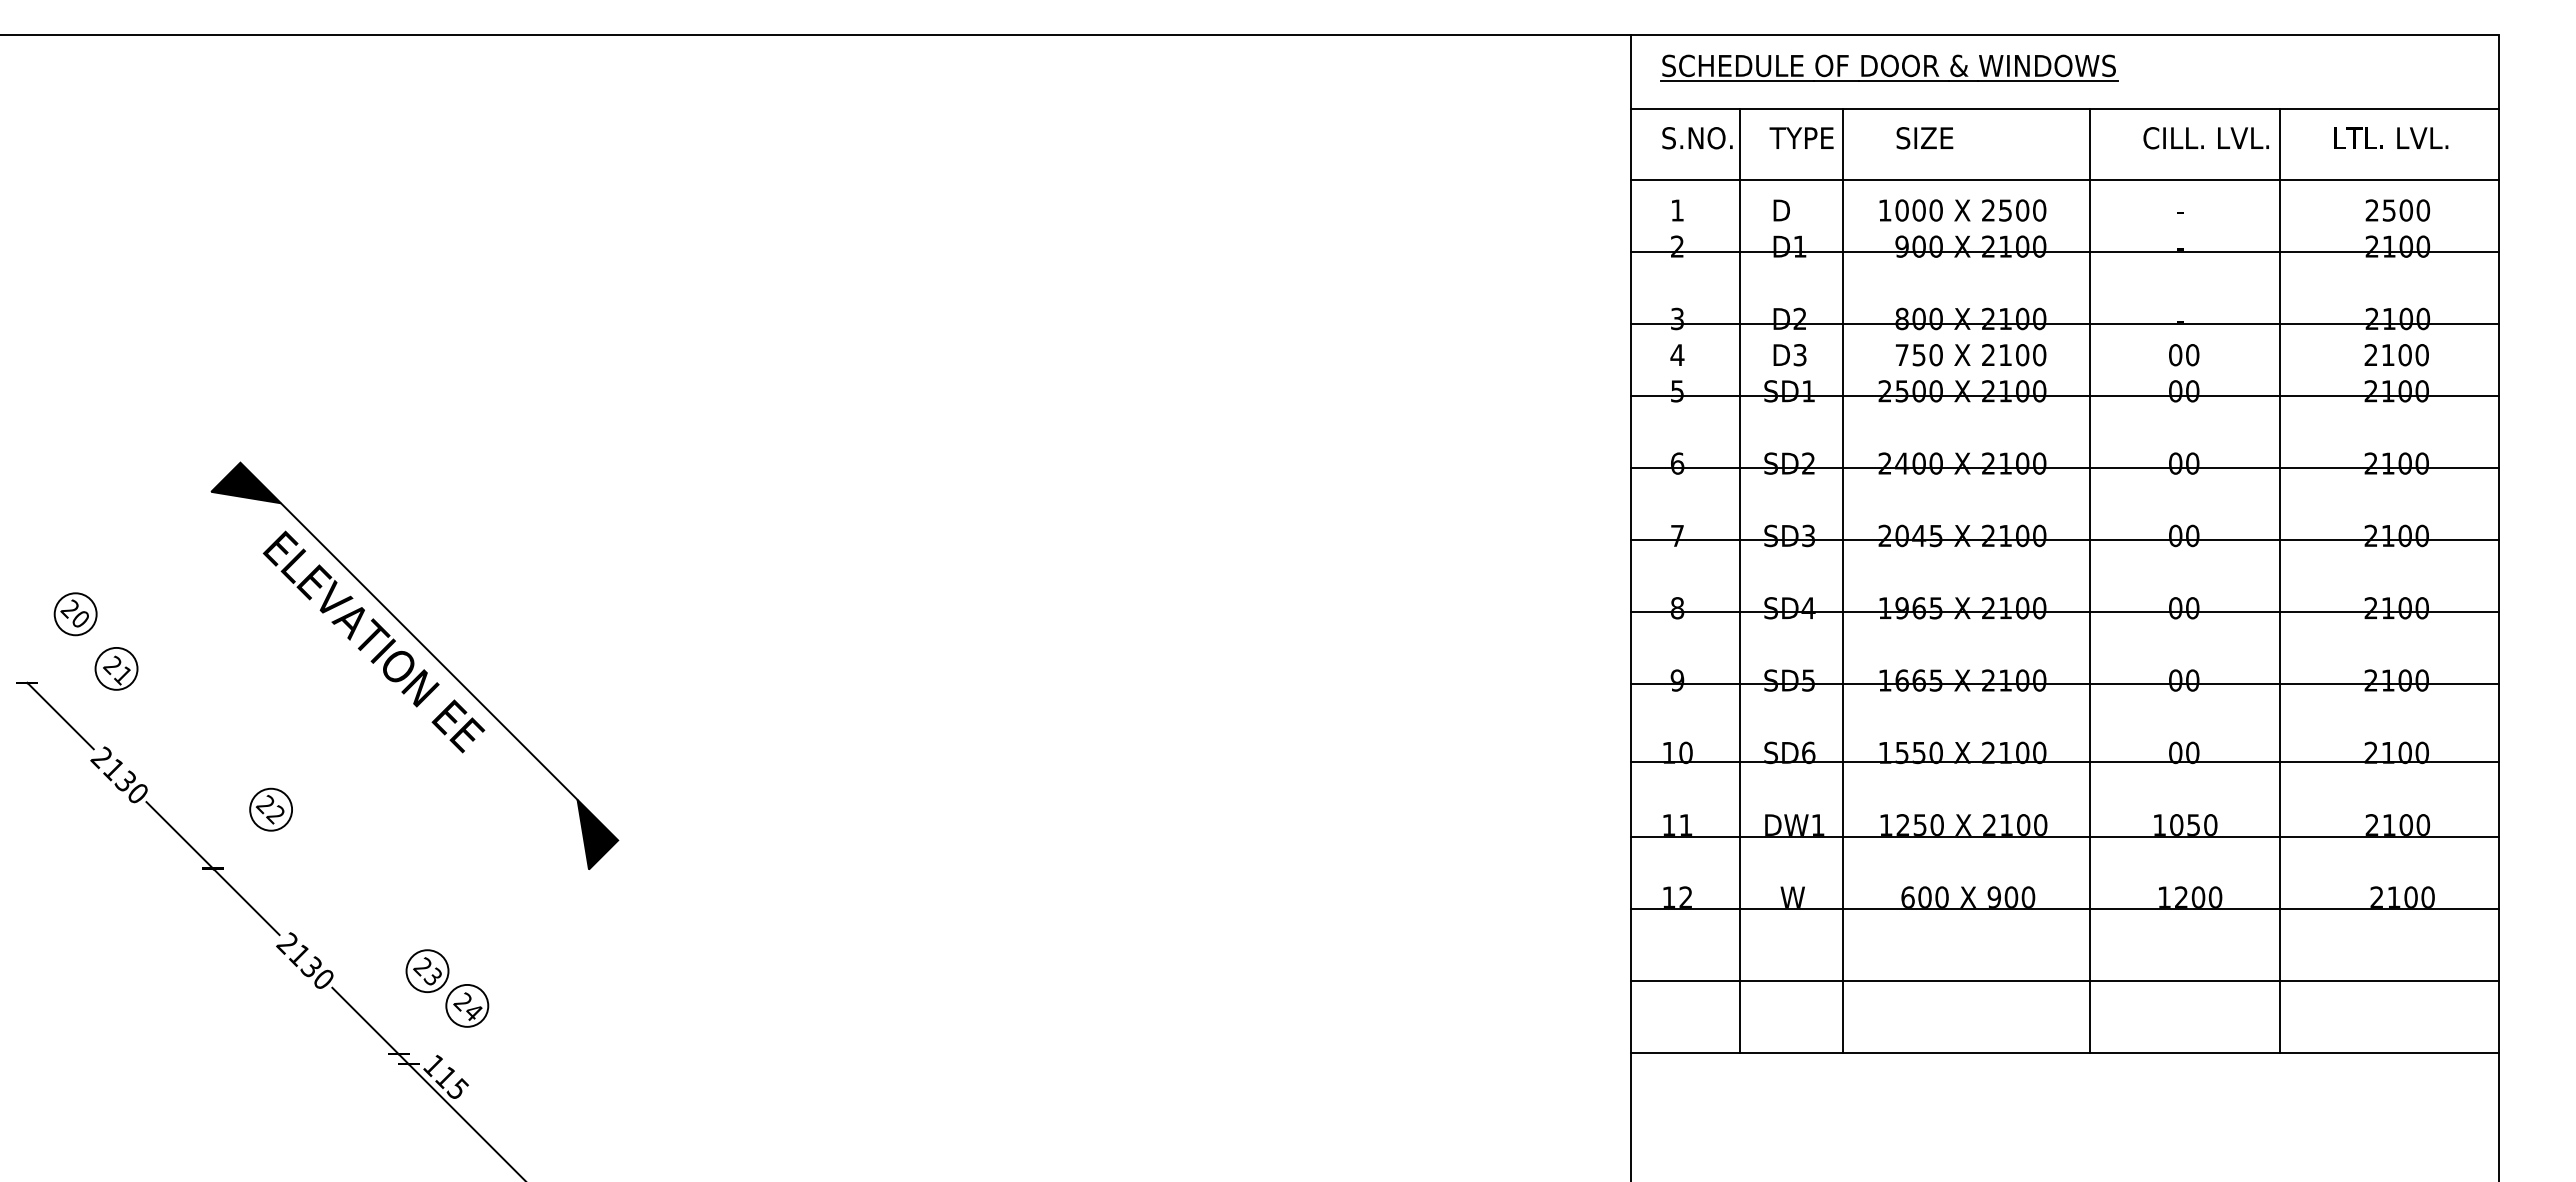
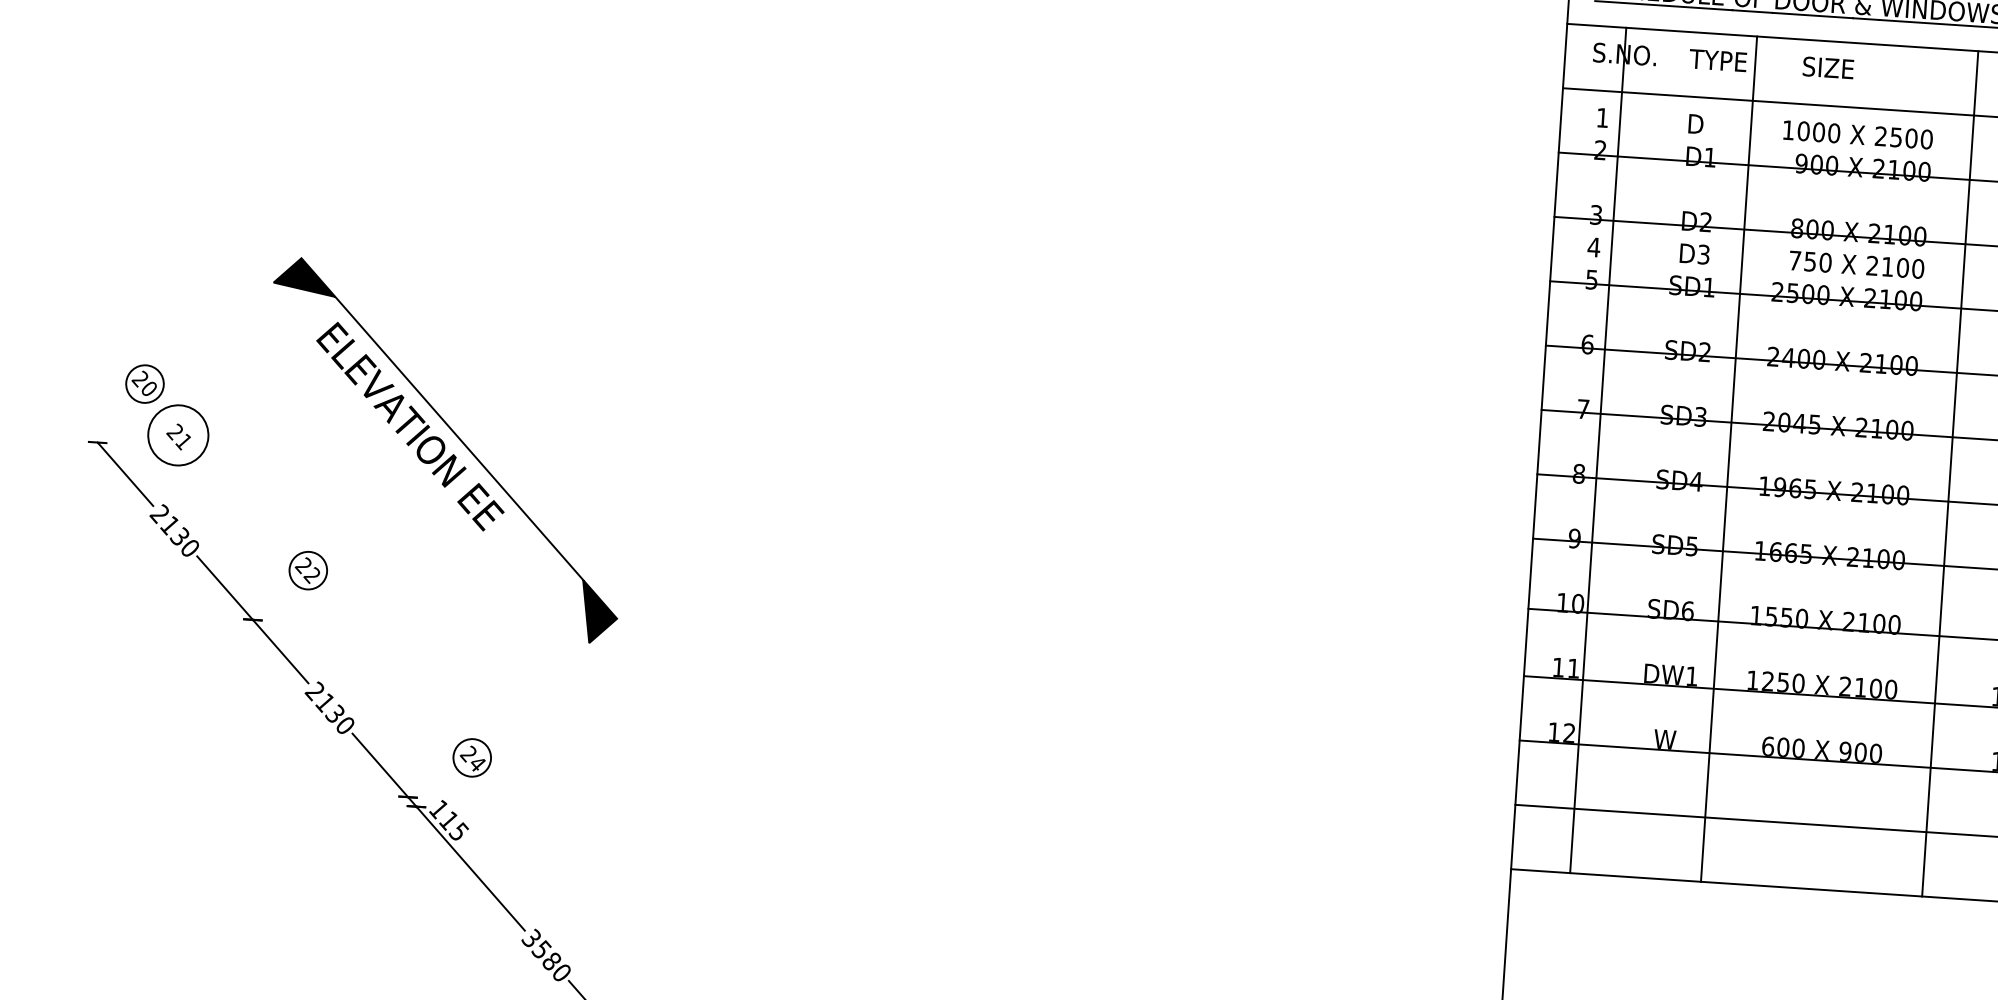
line: (1740, 580) -> (1598, 450), moved
circle: (116, 668) -> (178, 435), size x1.6
part: (427, 970) -> (438, 723), removed

